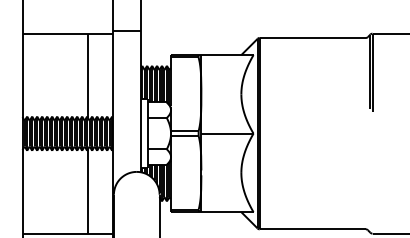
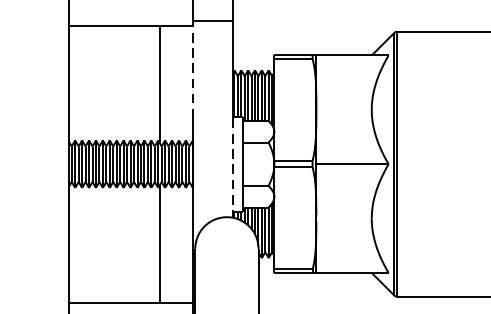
line: (112, 65) -> (193, 69), solid -> dashed
line: (141, 133) -> (233, 164), solid -> dashed

